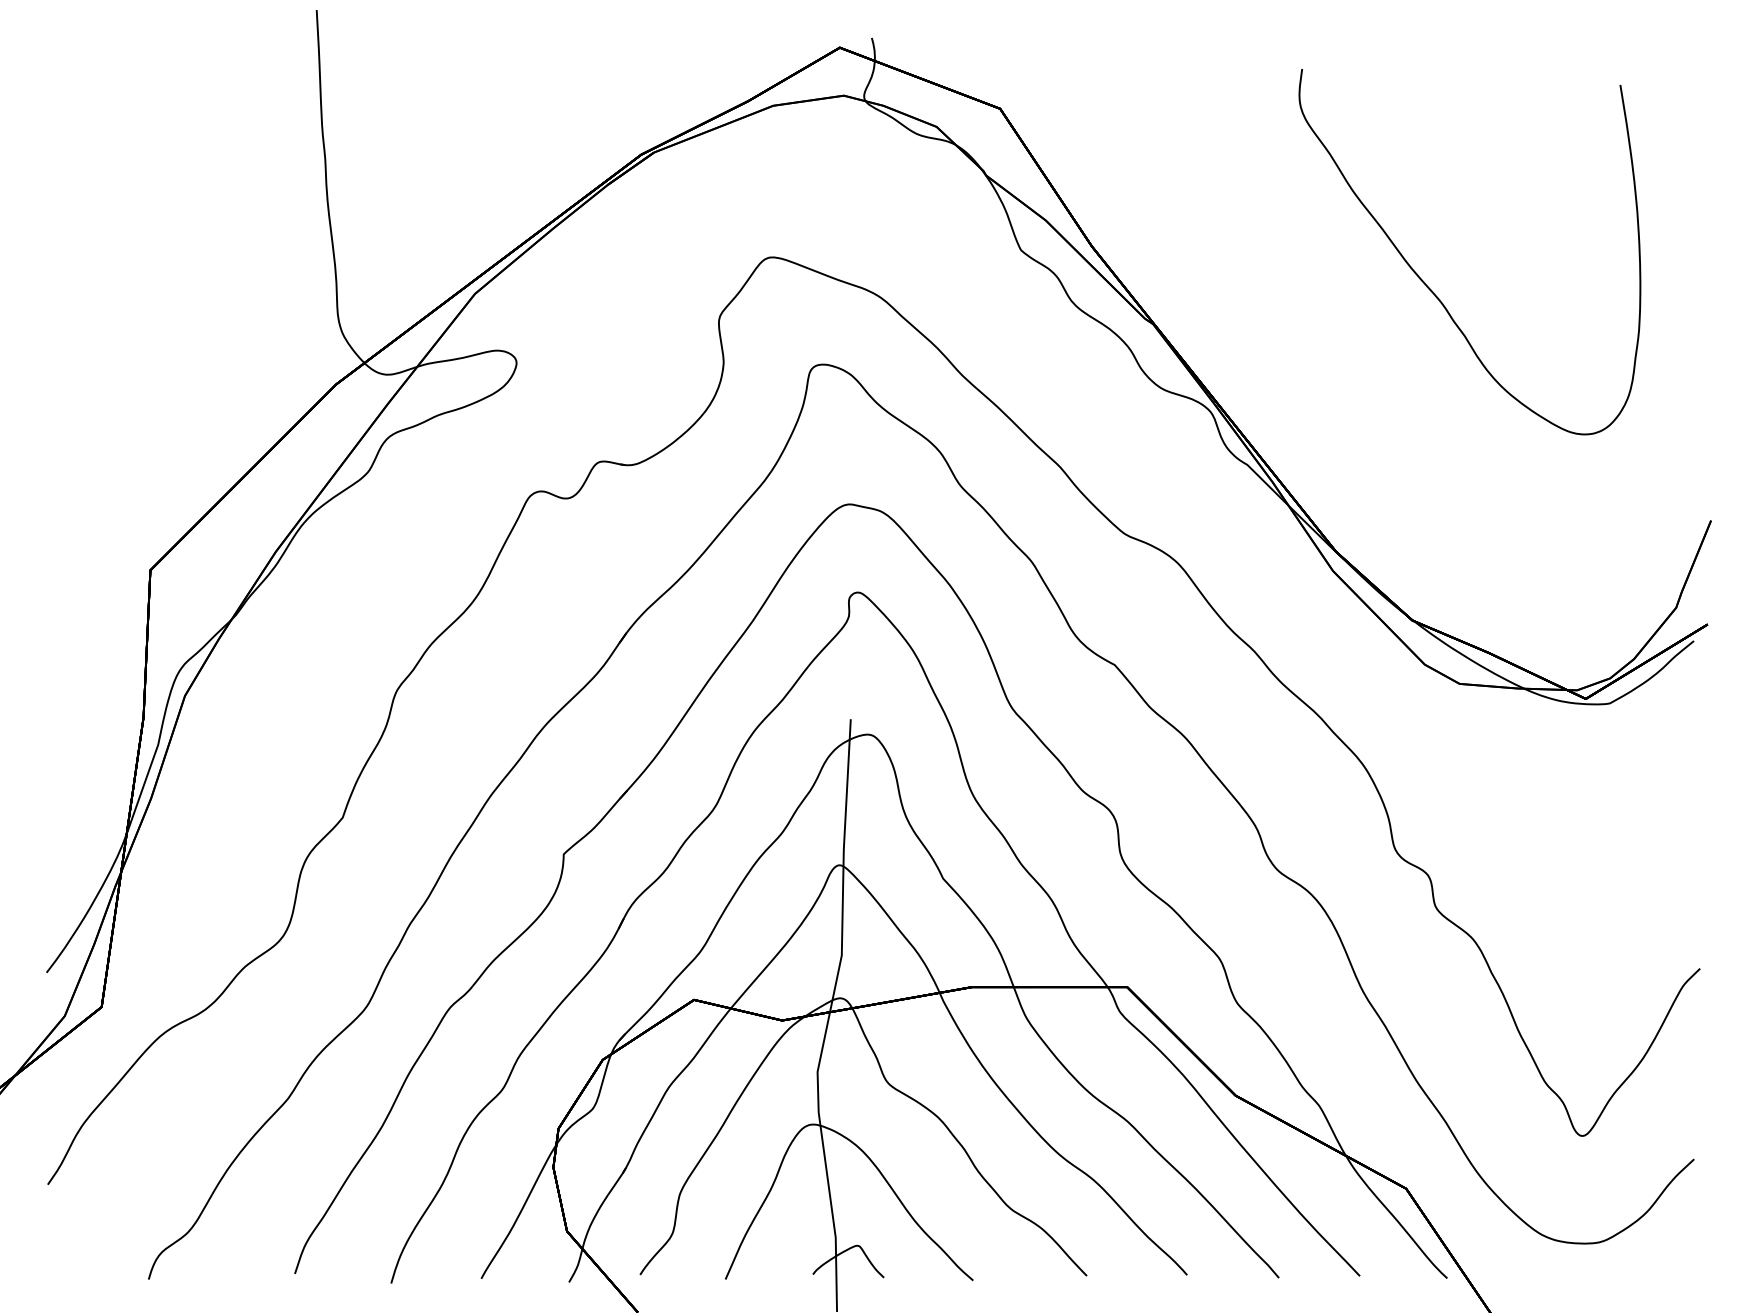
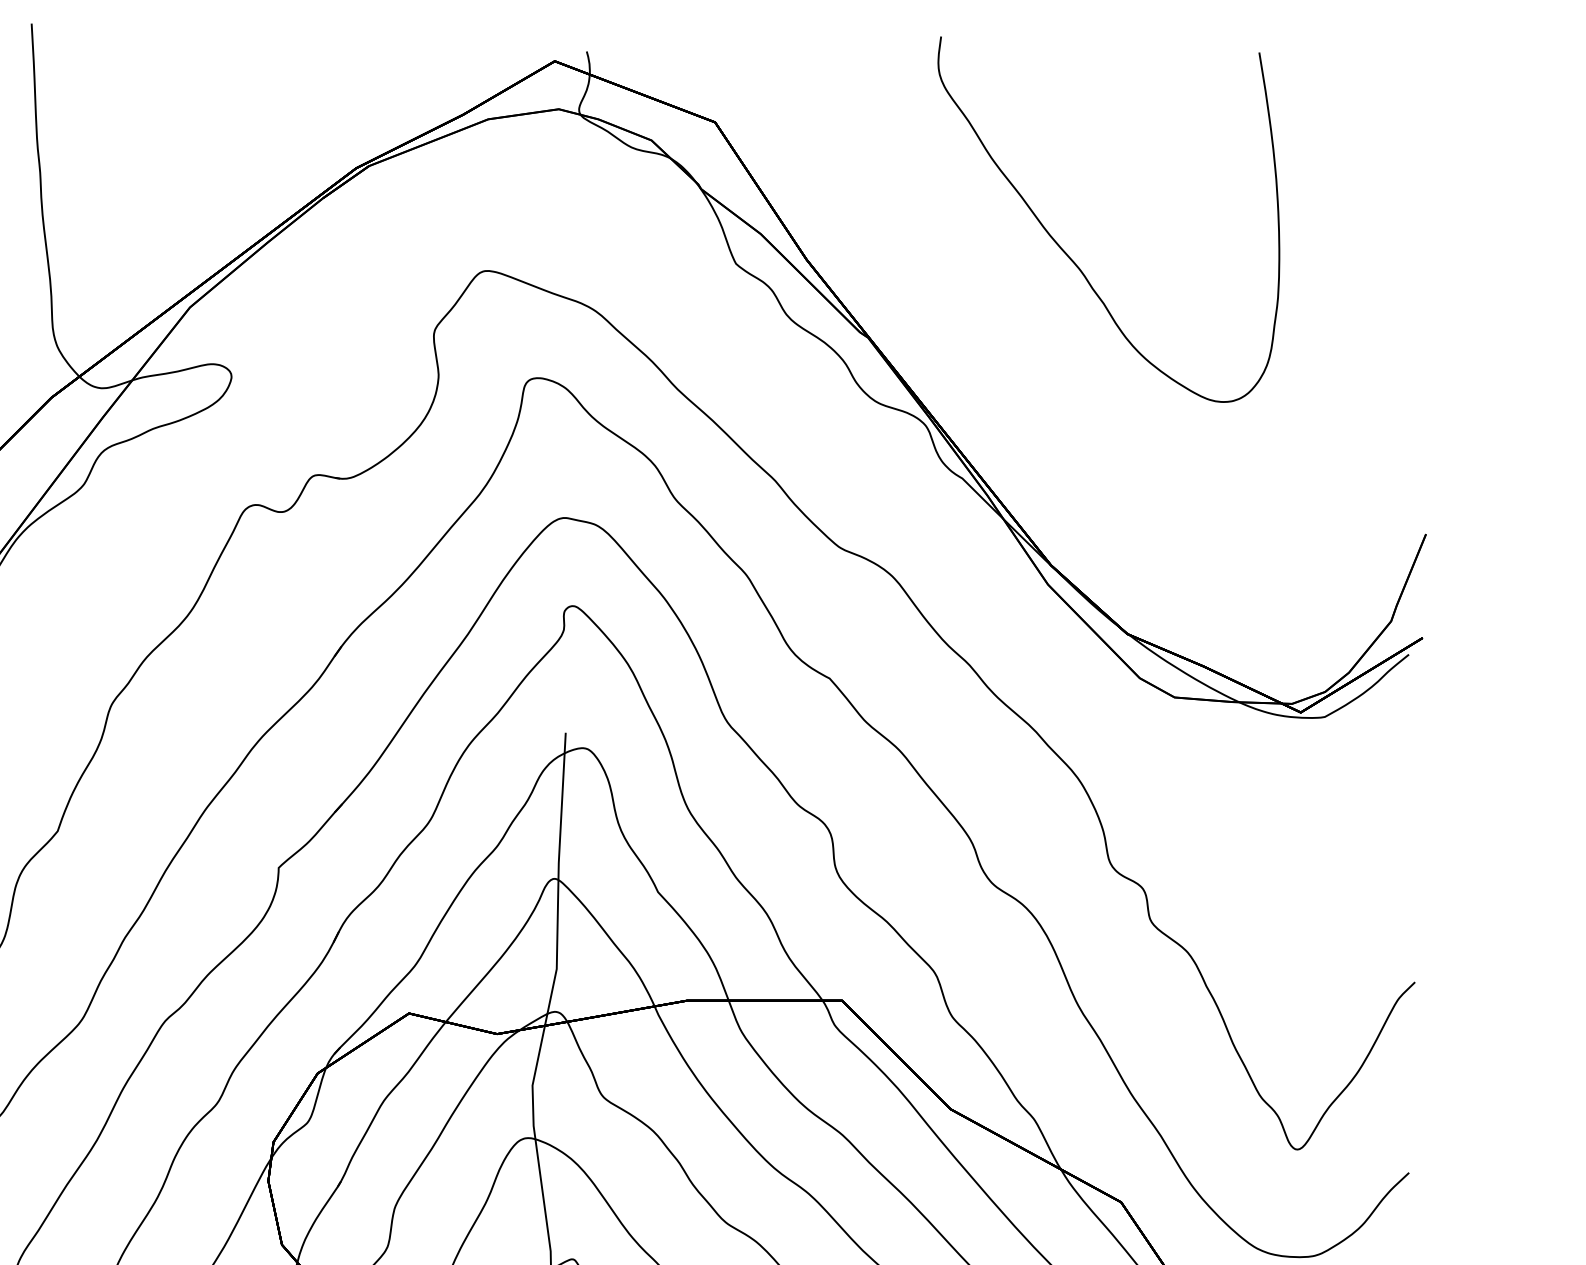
curve: (1431, 289) -> (1070, 257), moved

